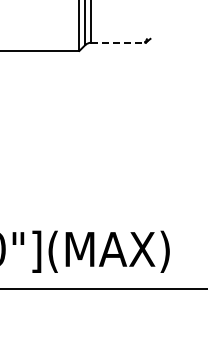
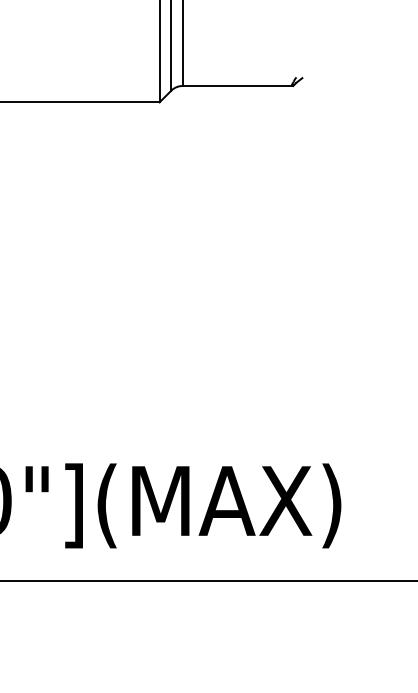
line: (118, 42) -> (238, 85), dashed -> solid

